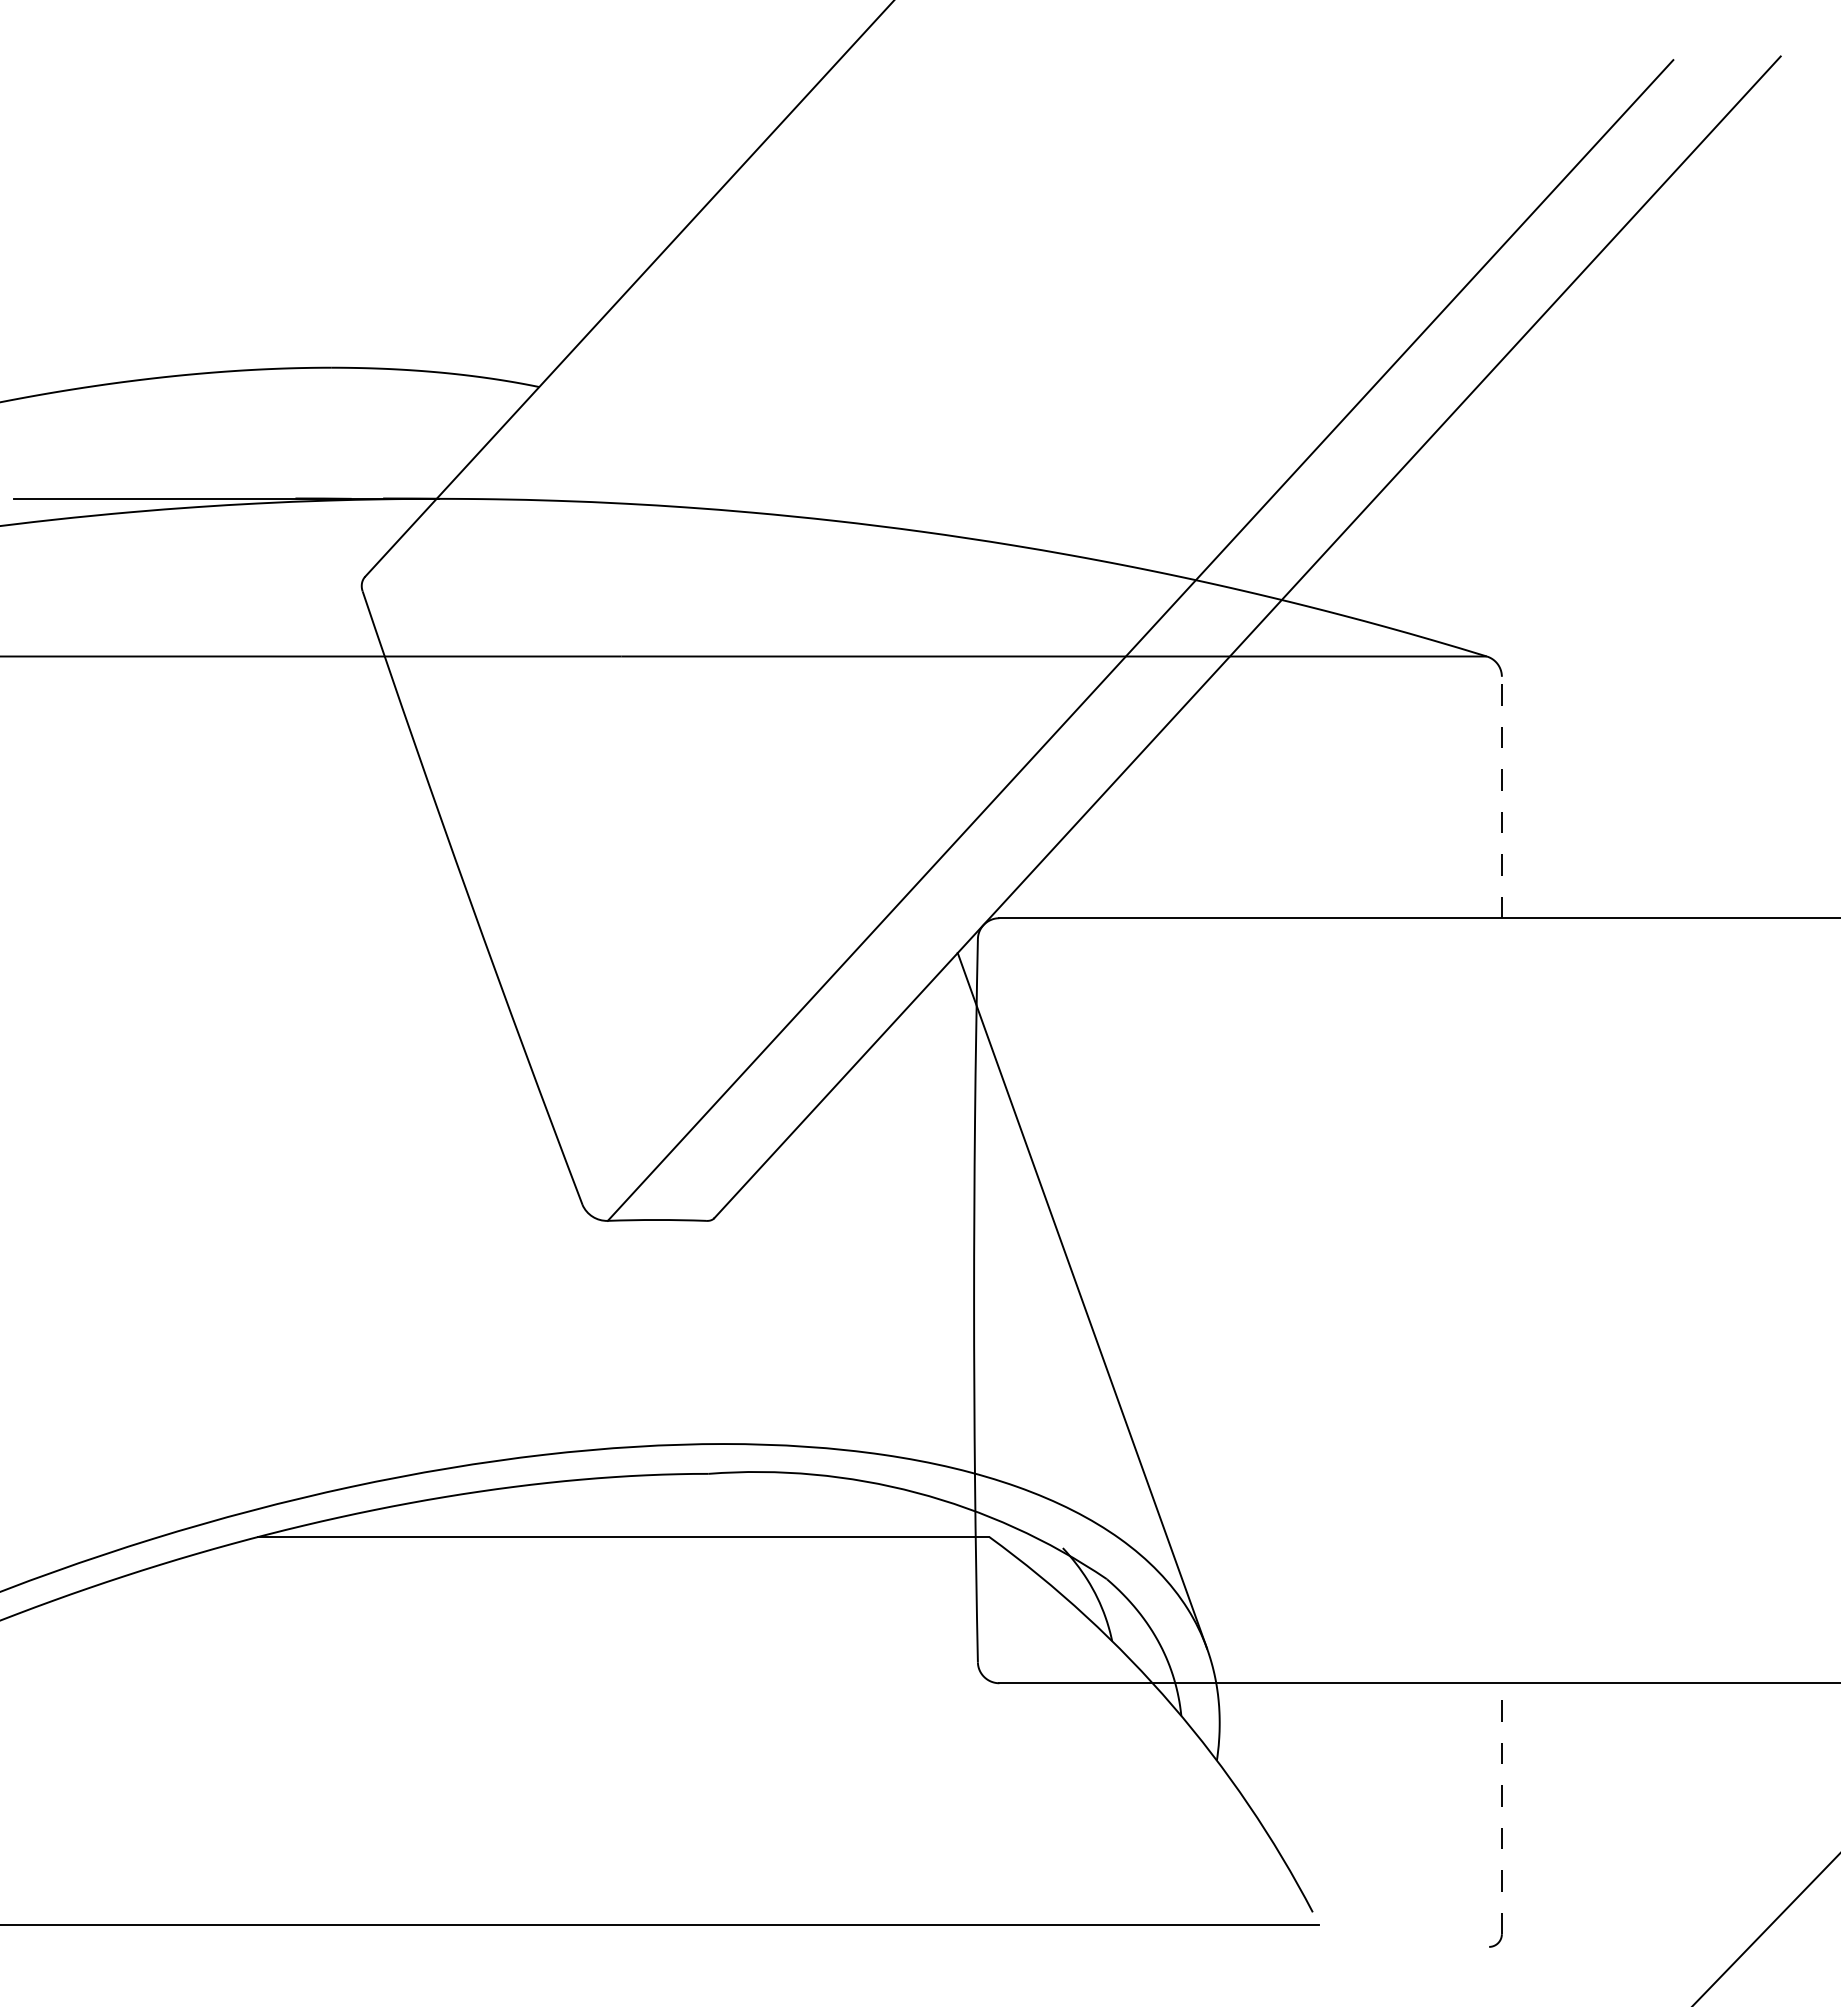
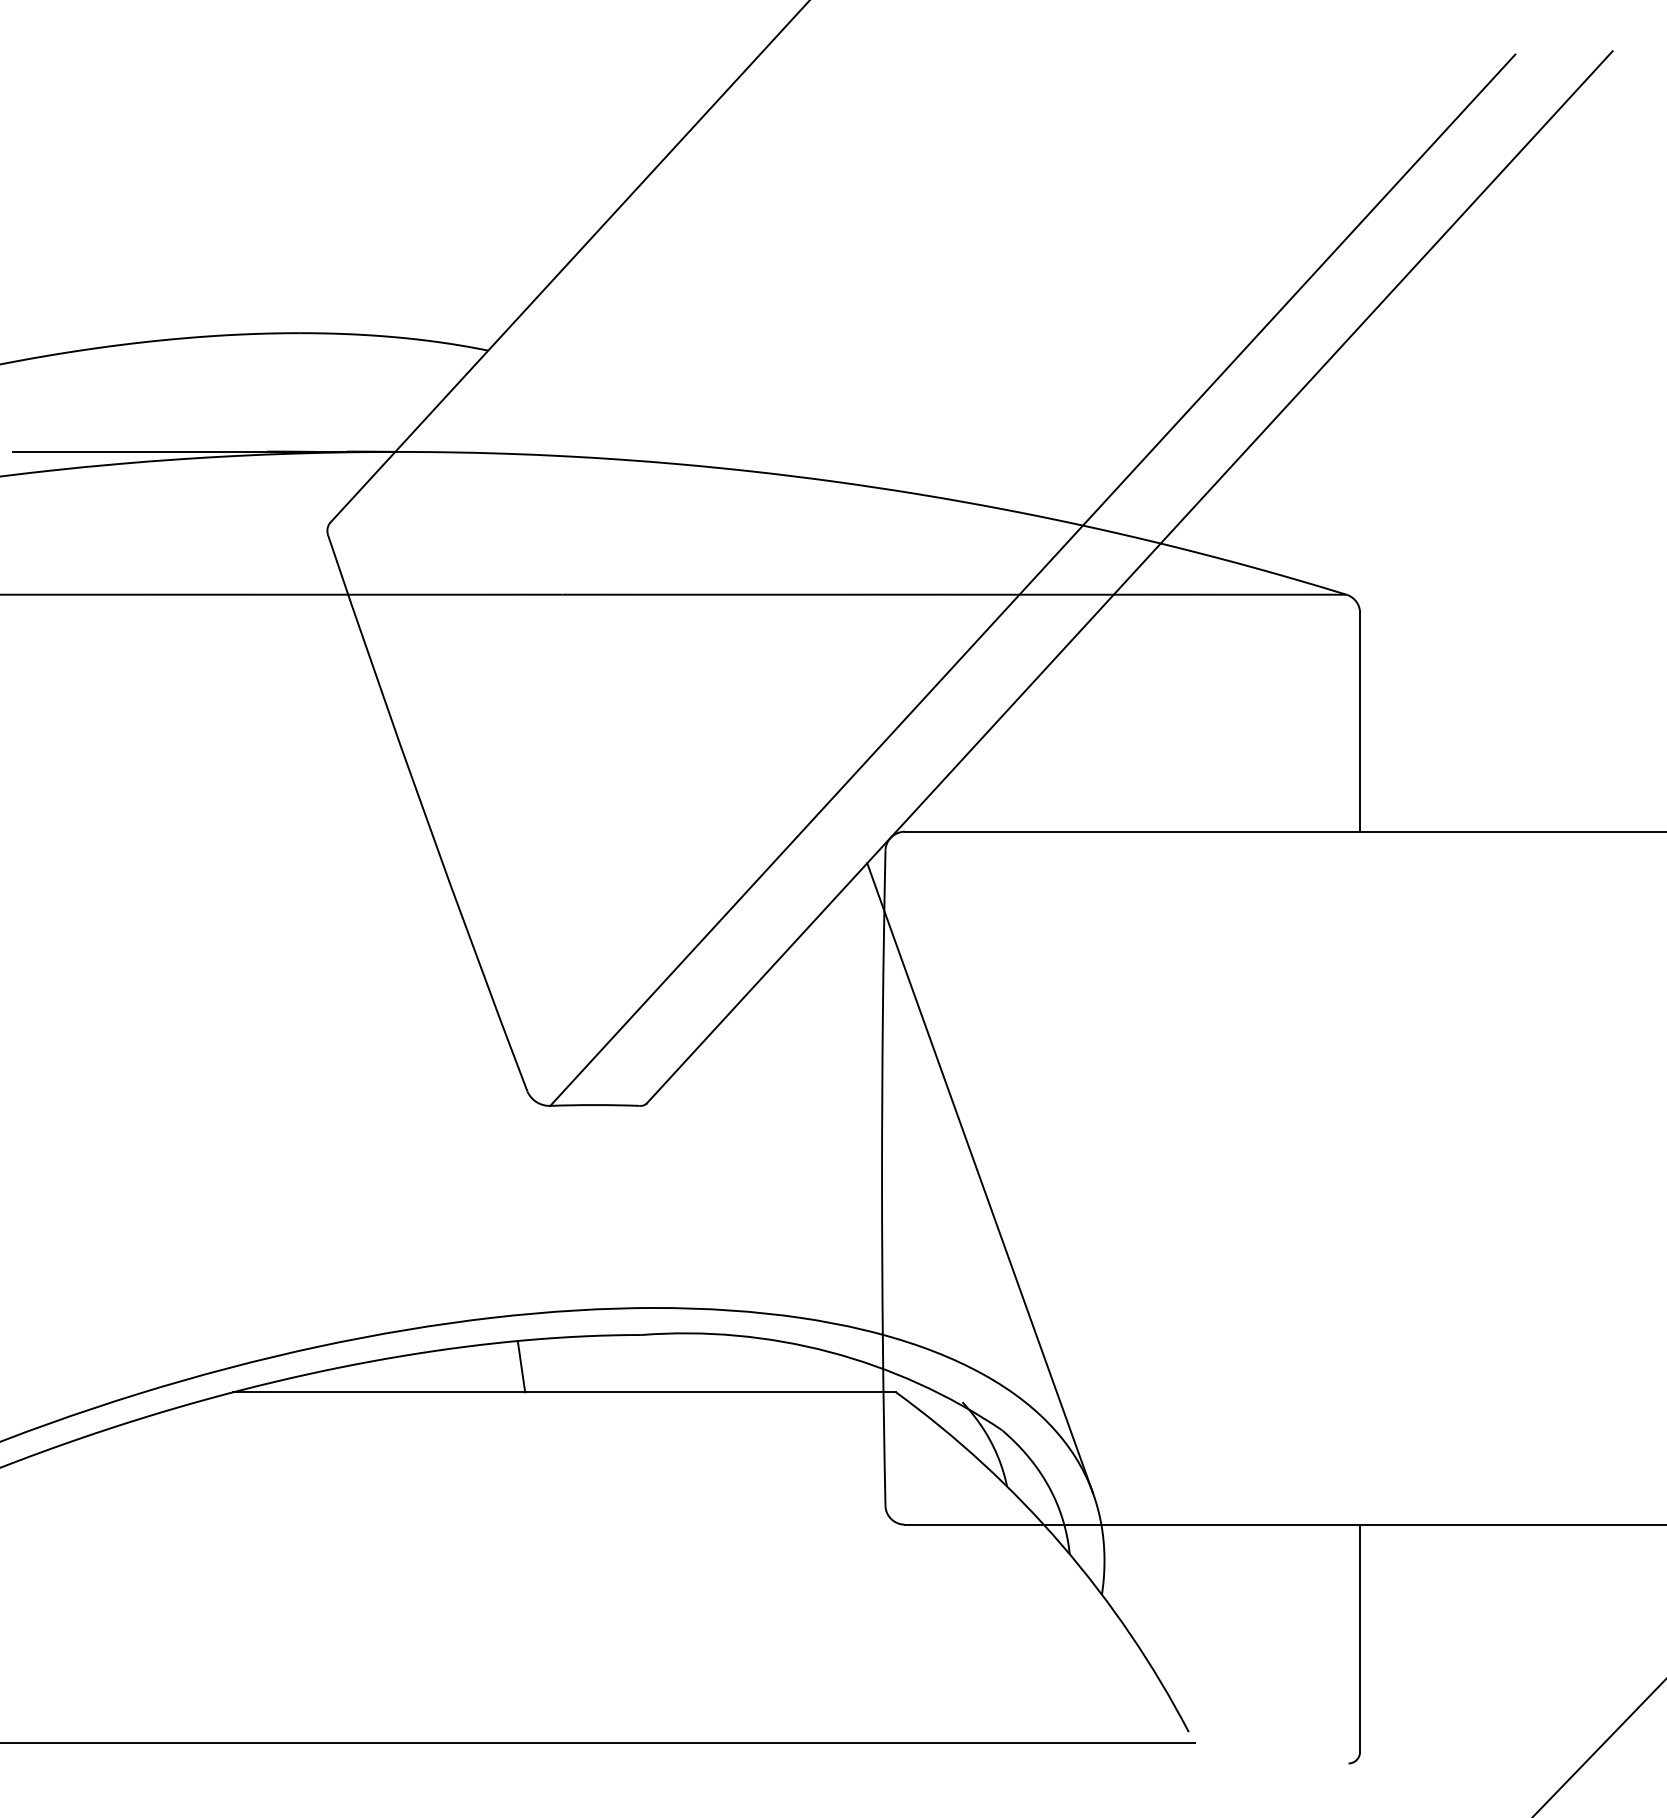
line: (1502, 796) -> (1360, 721), dashed -> solid
line: (576, 1508) -> (521, 1366), added
line: (1502, 1808) -> (1360, 1638), dashed -> solid

